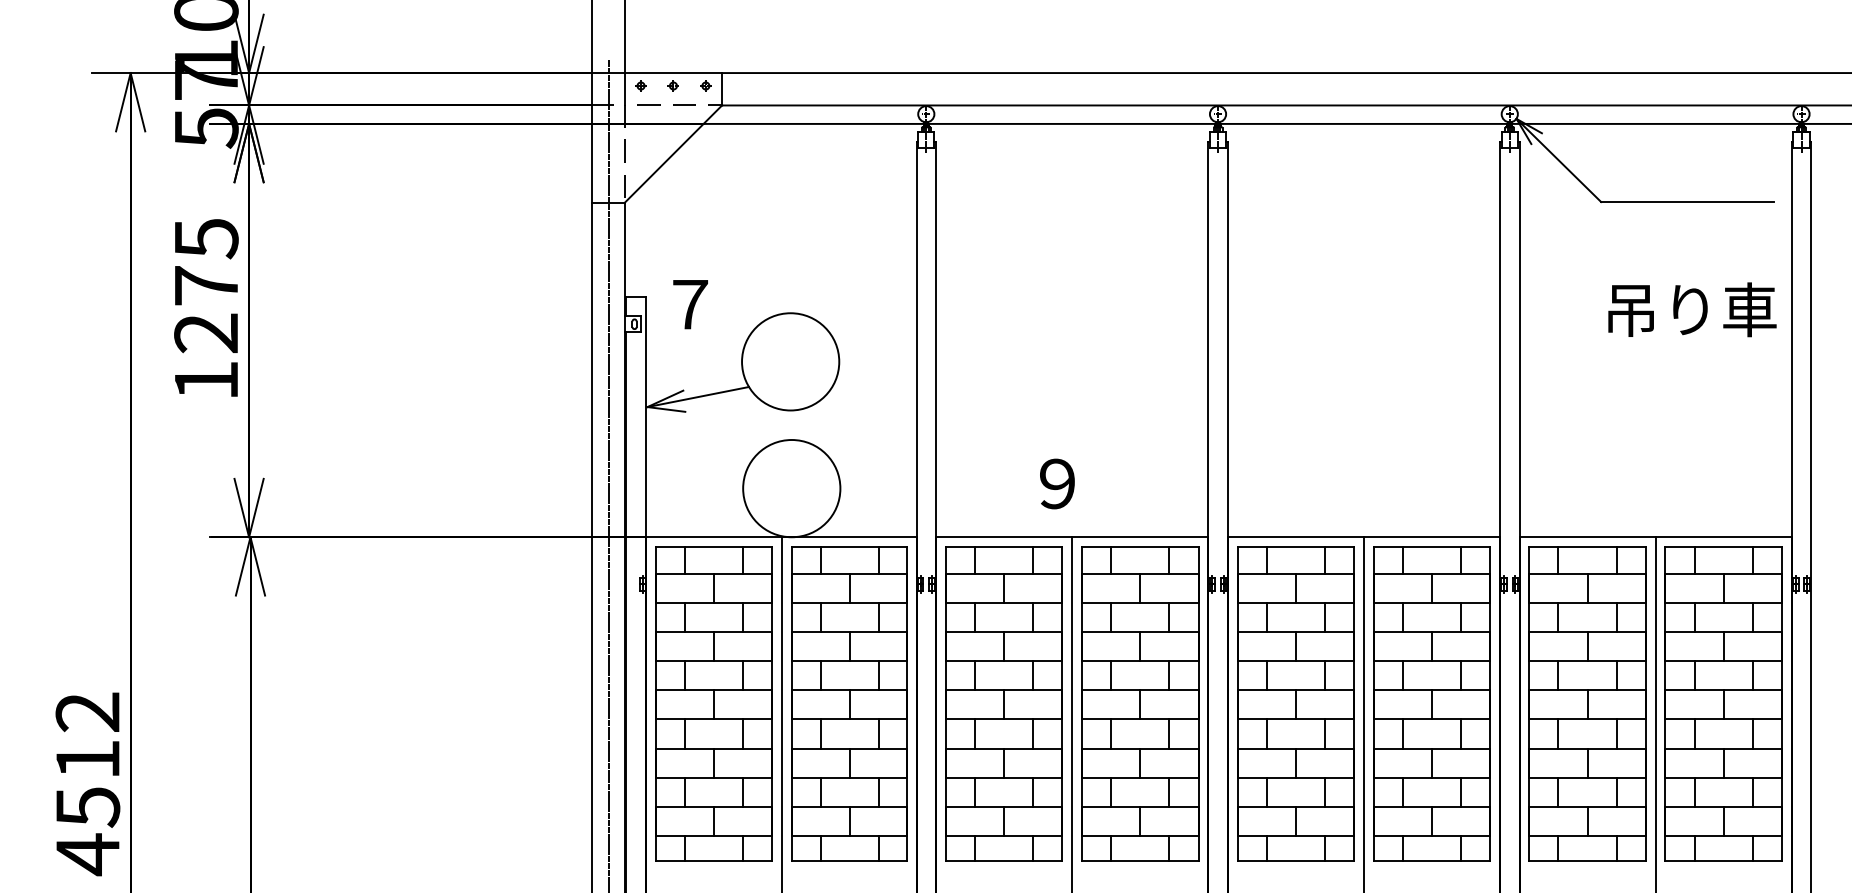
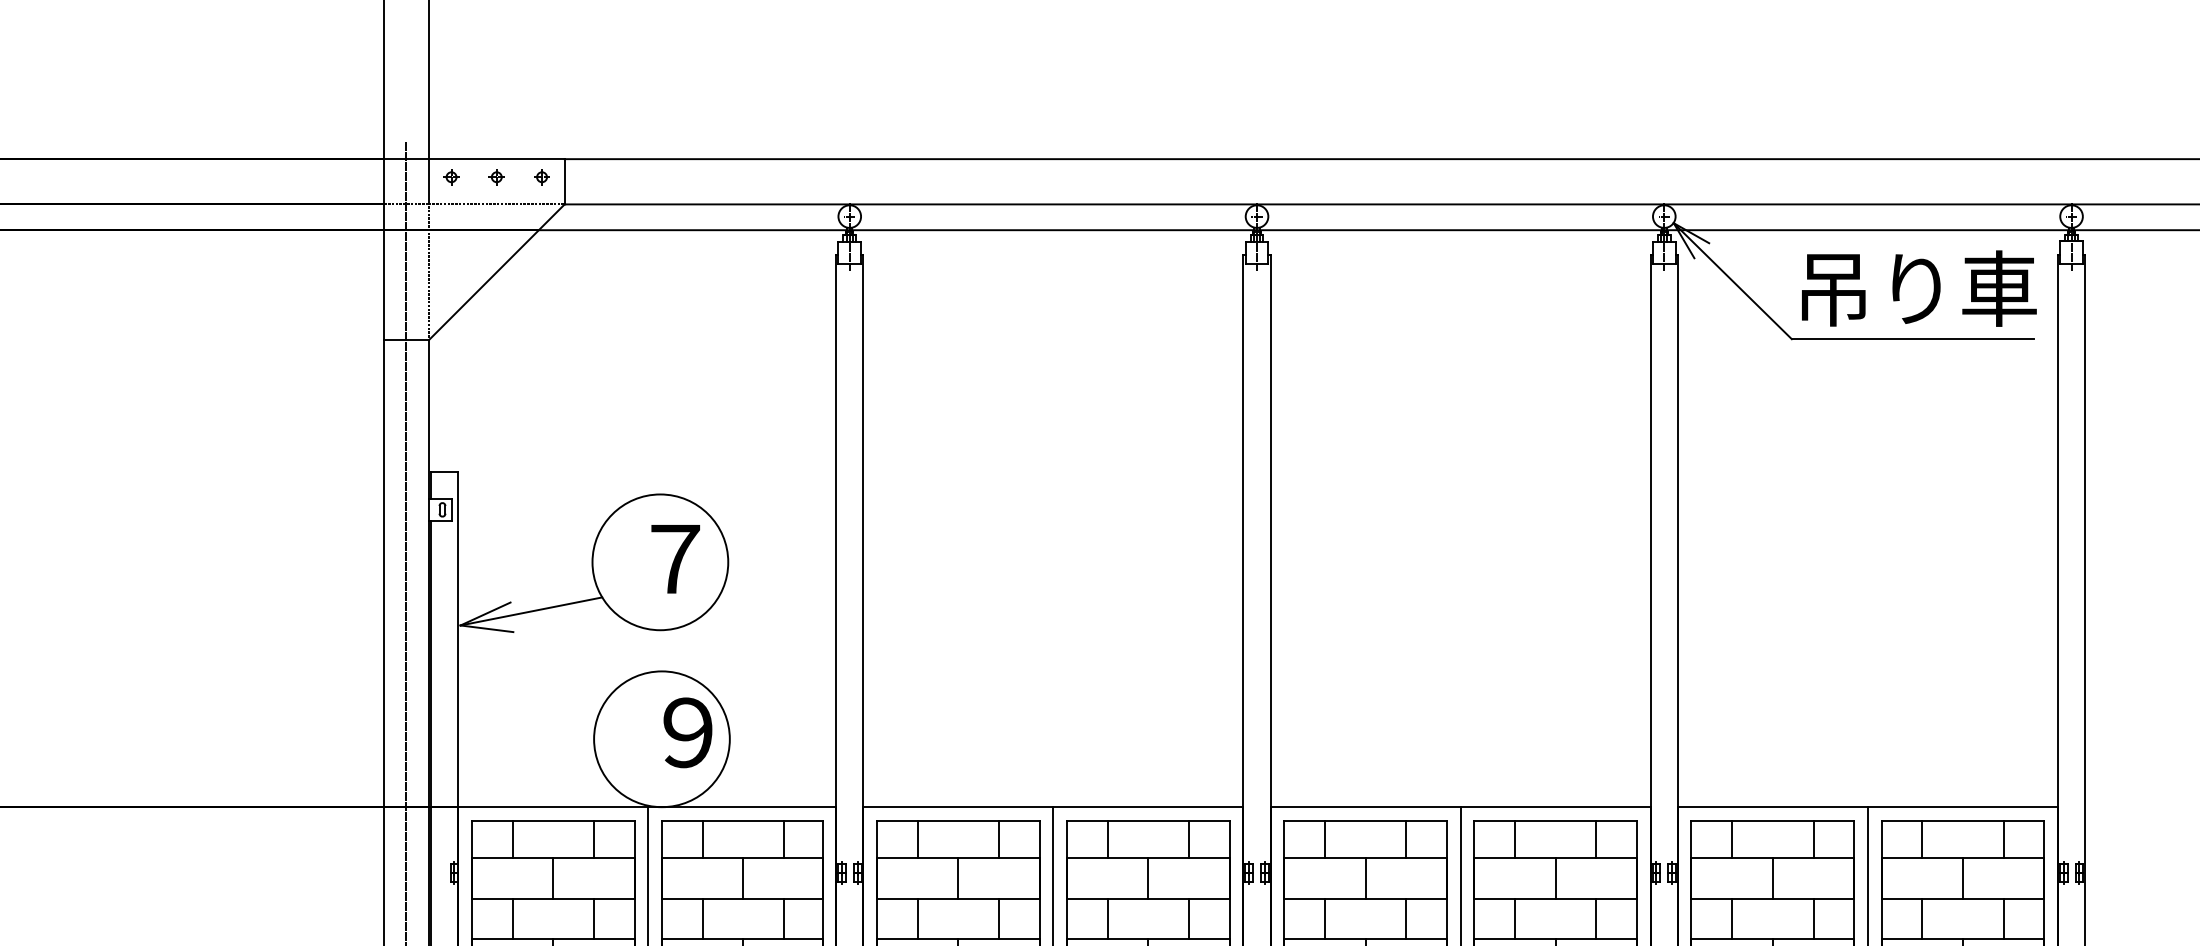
text: (690, 304) -> (675, 559), moved
text: (1692, 309) -> (1919, 288), moved
text: (1057, 483) -> (688, 732), moved

